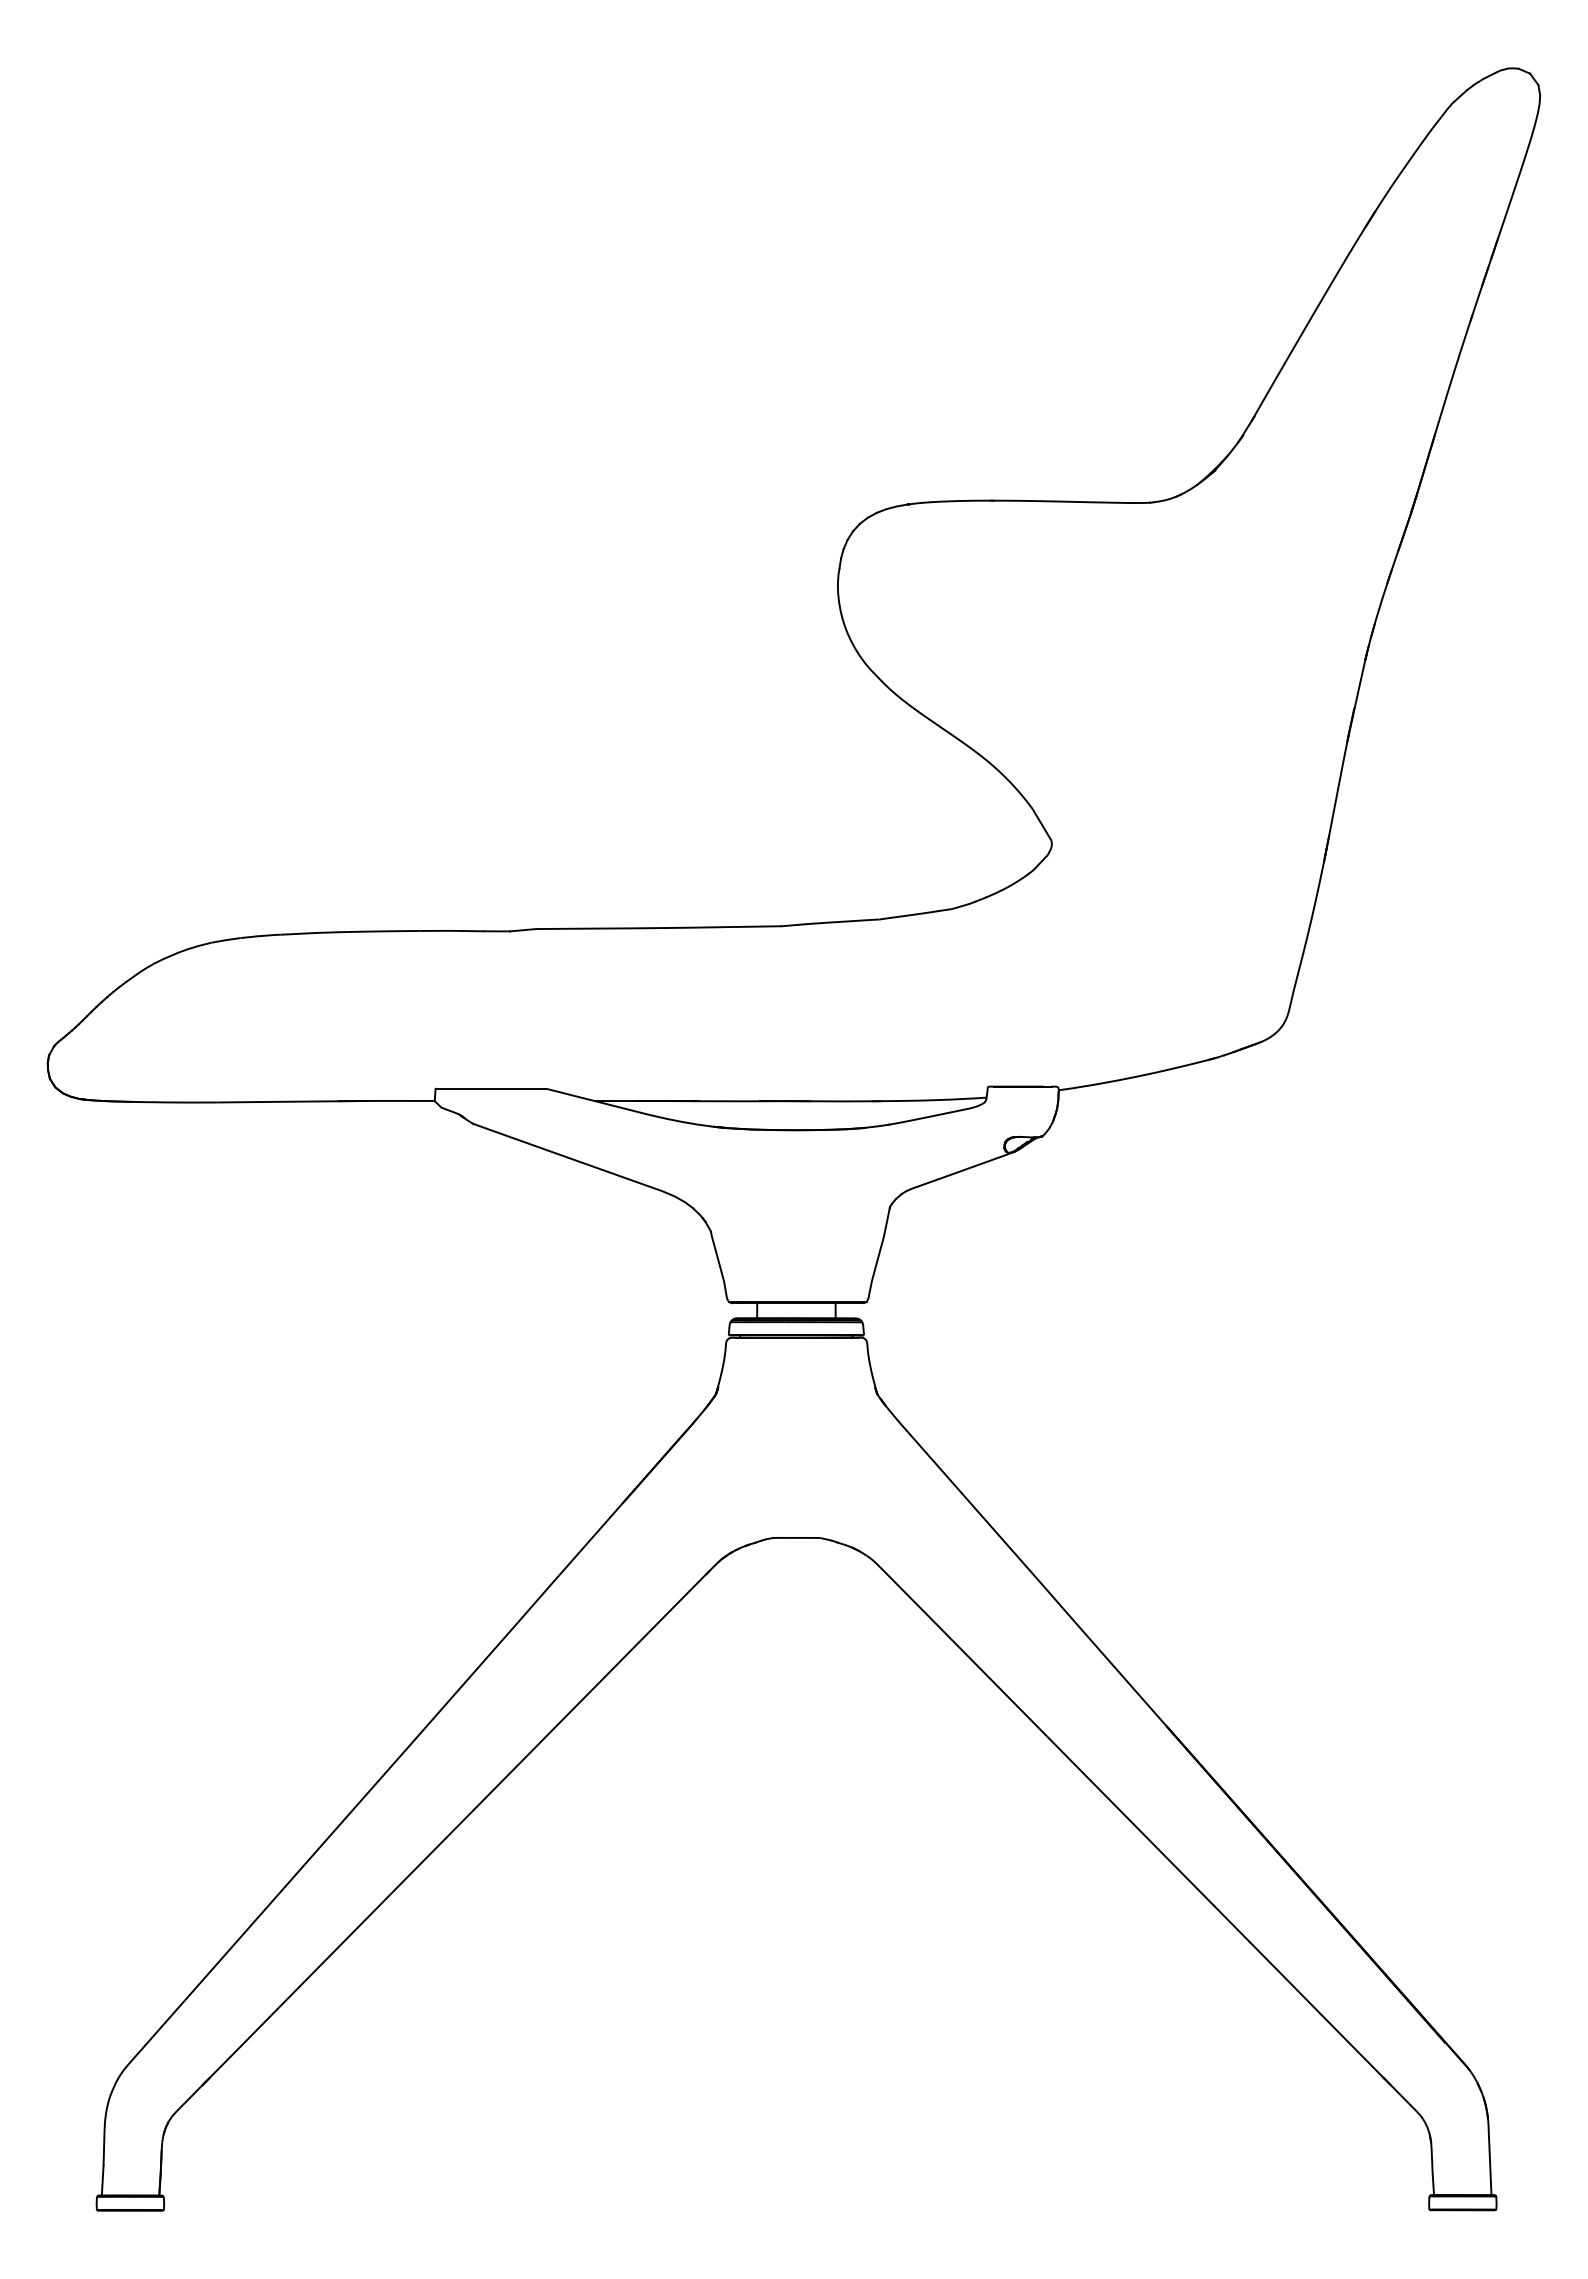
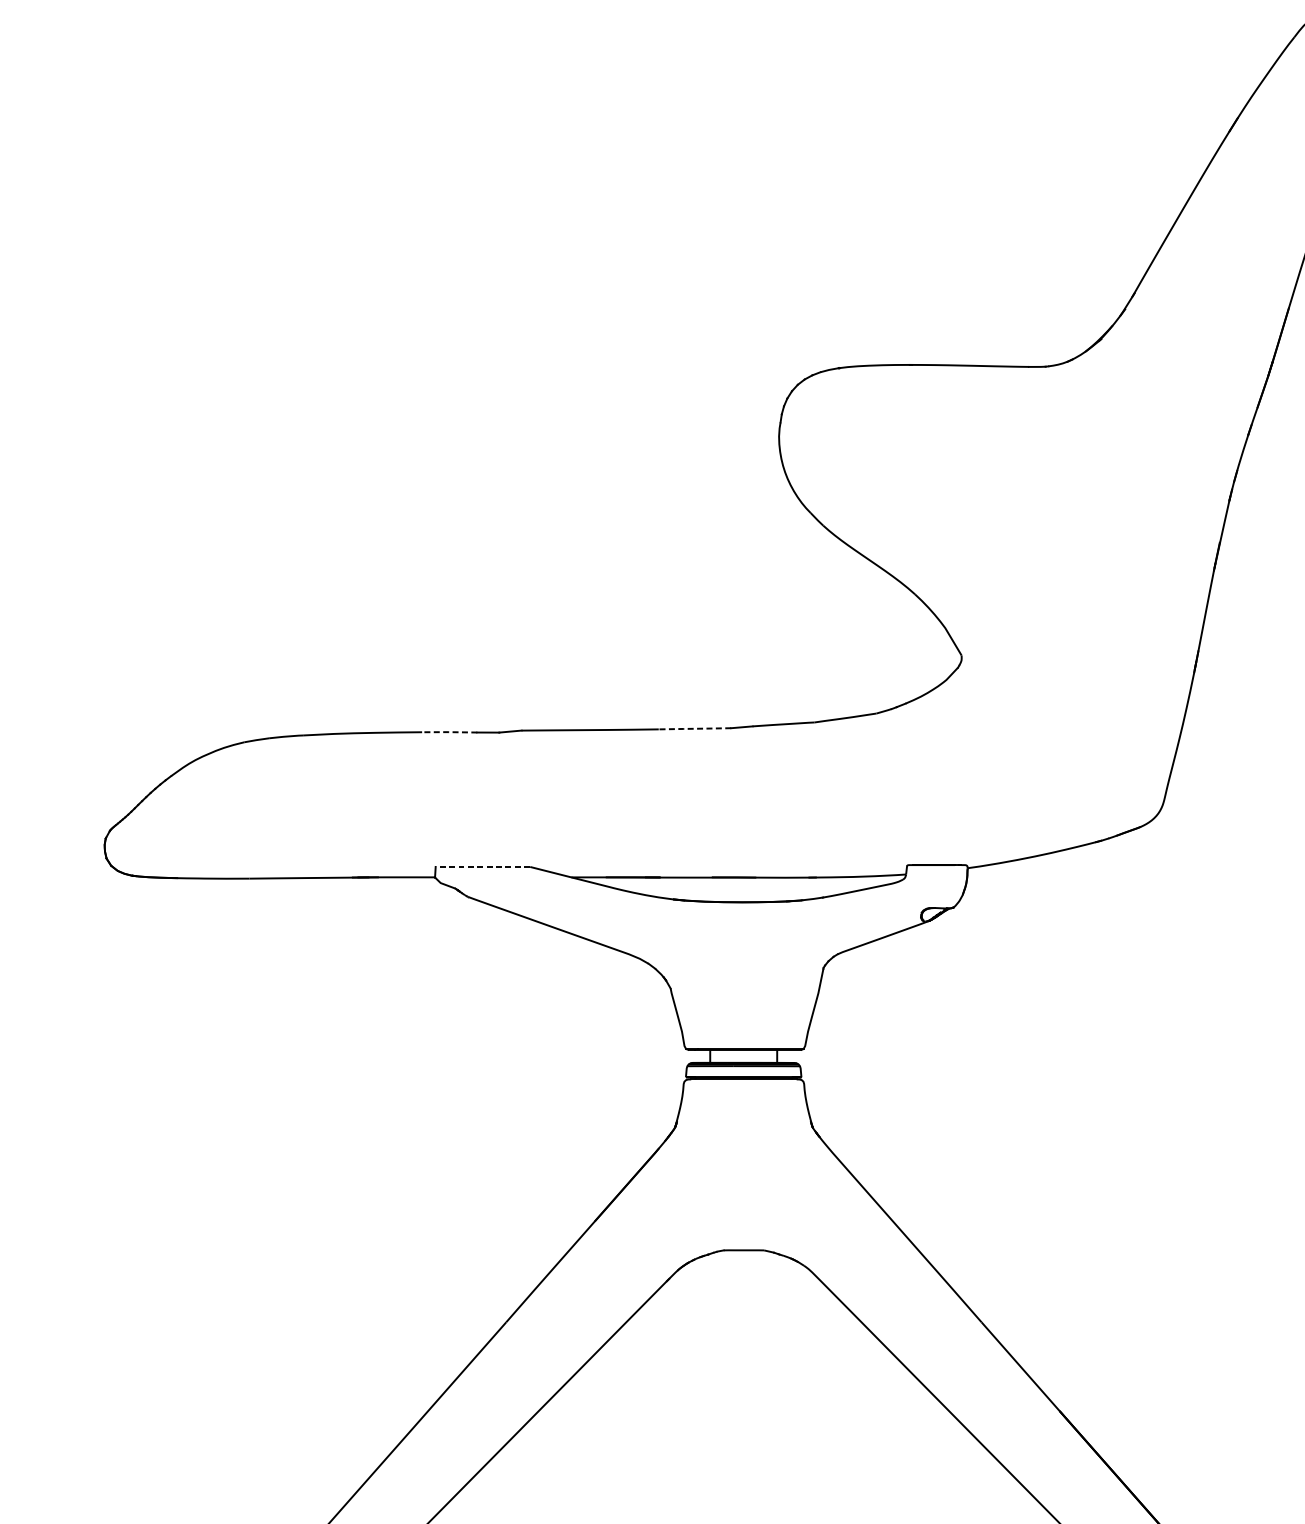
line: (738, 926) -> (694, 728), solid -> dashed
line: (451, 930) -> (449, 731), solid -> dashed
line: (490, 1088) -> (482, 866), solid -> dashed

